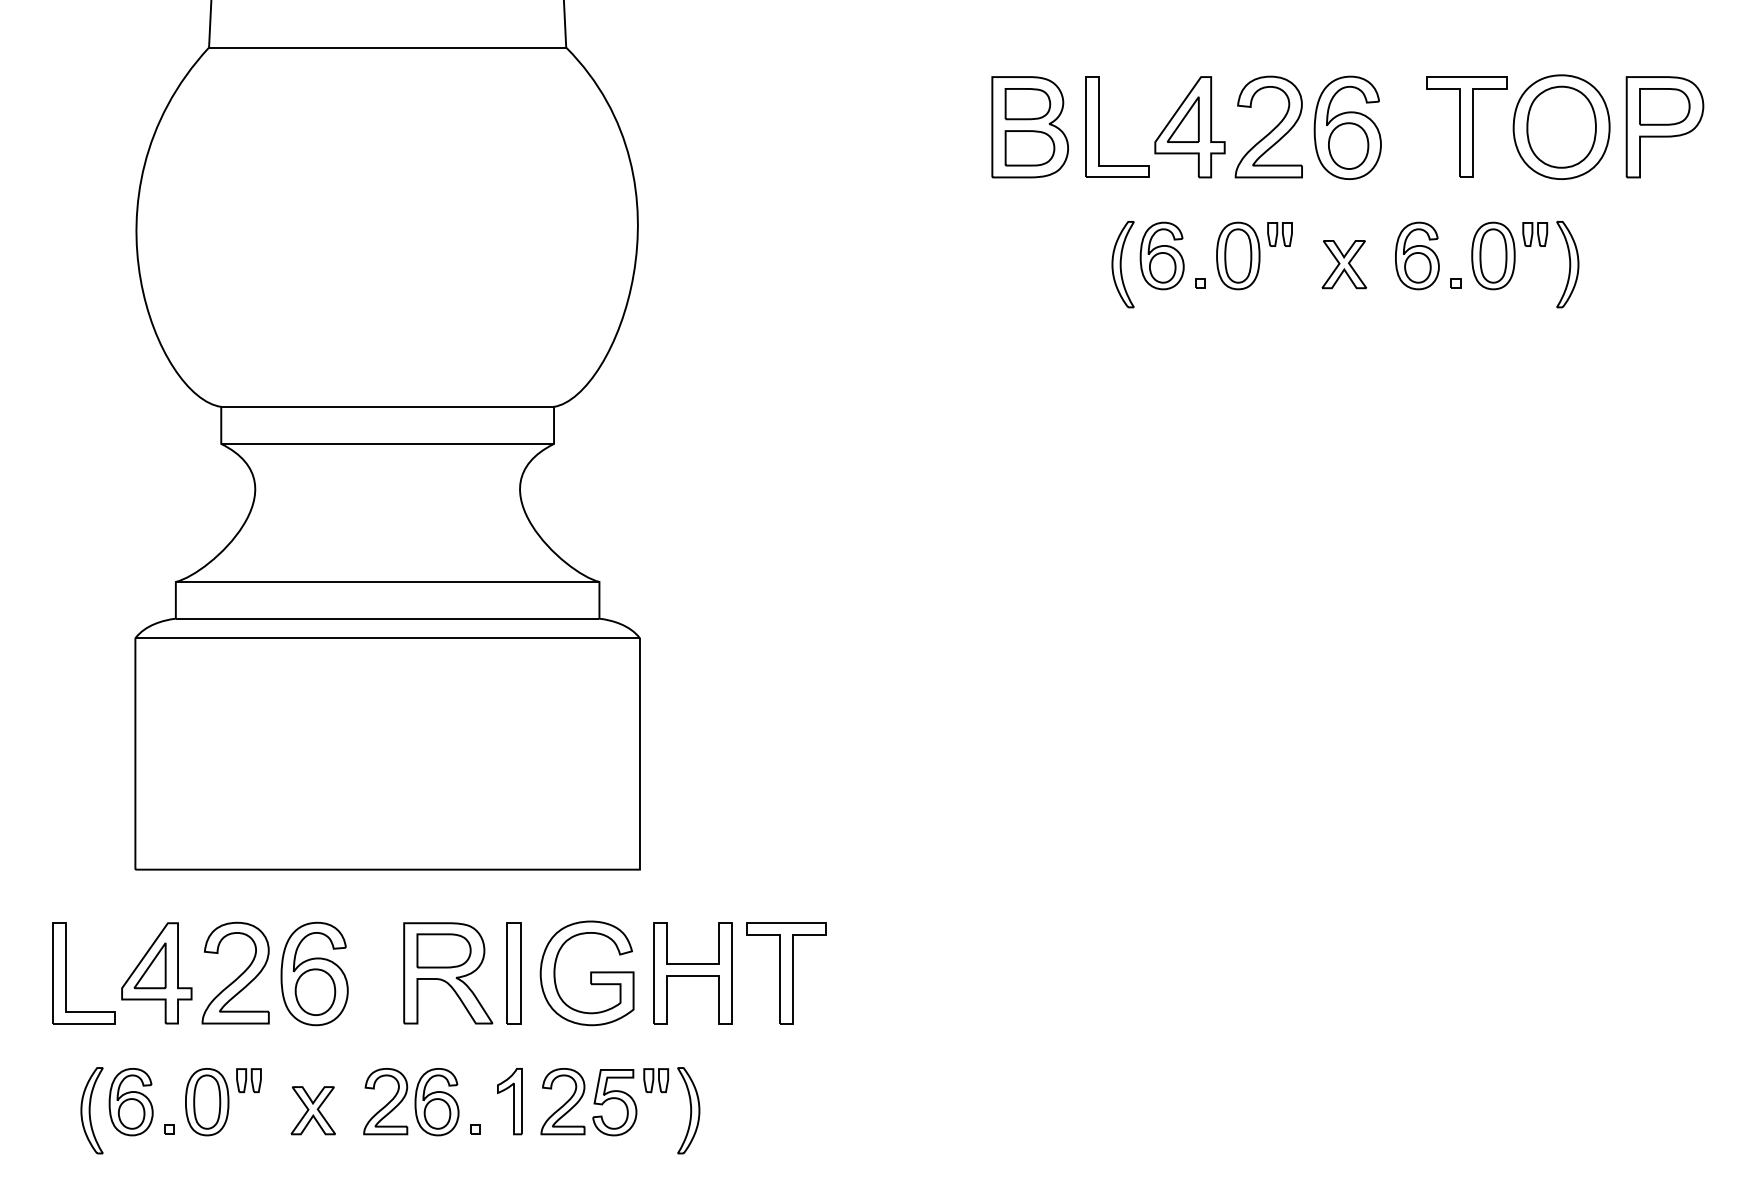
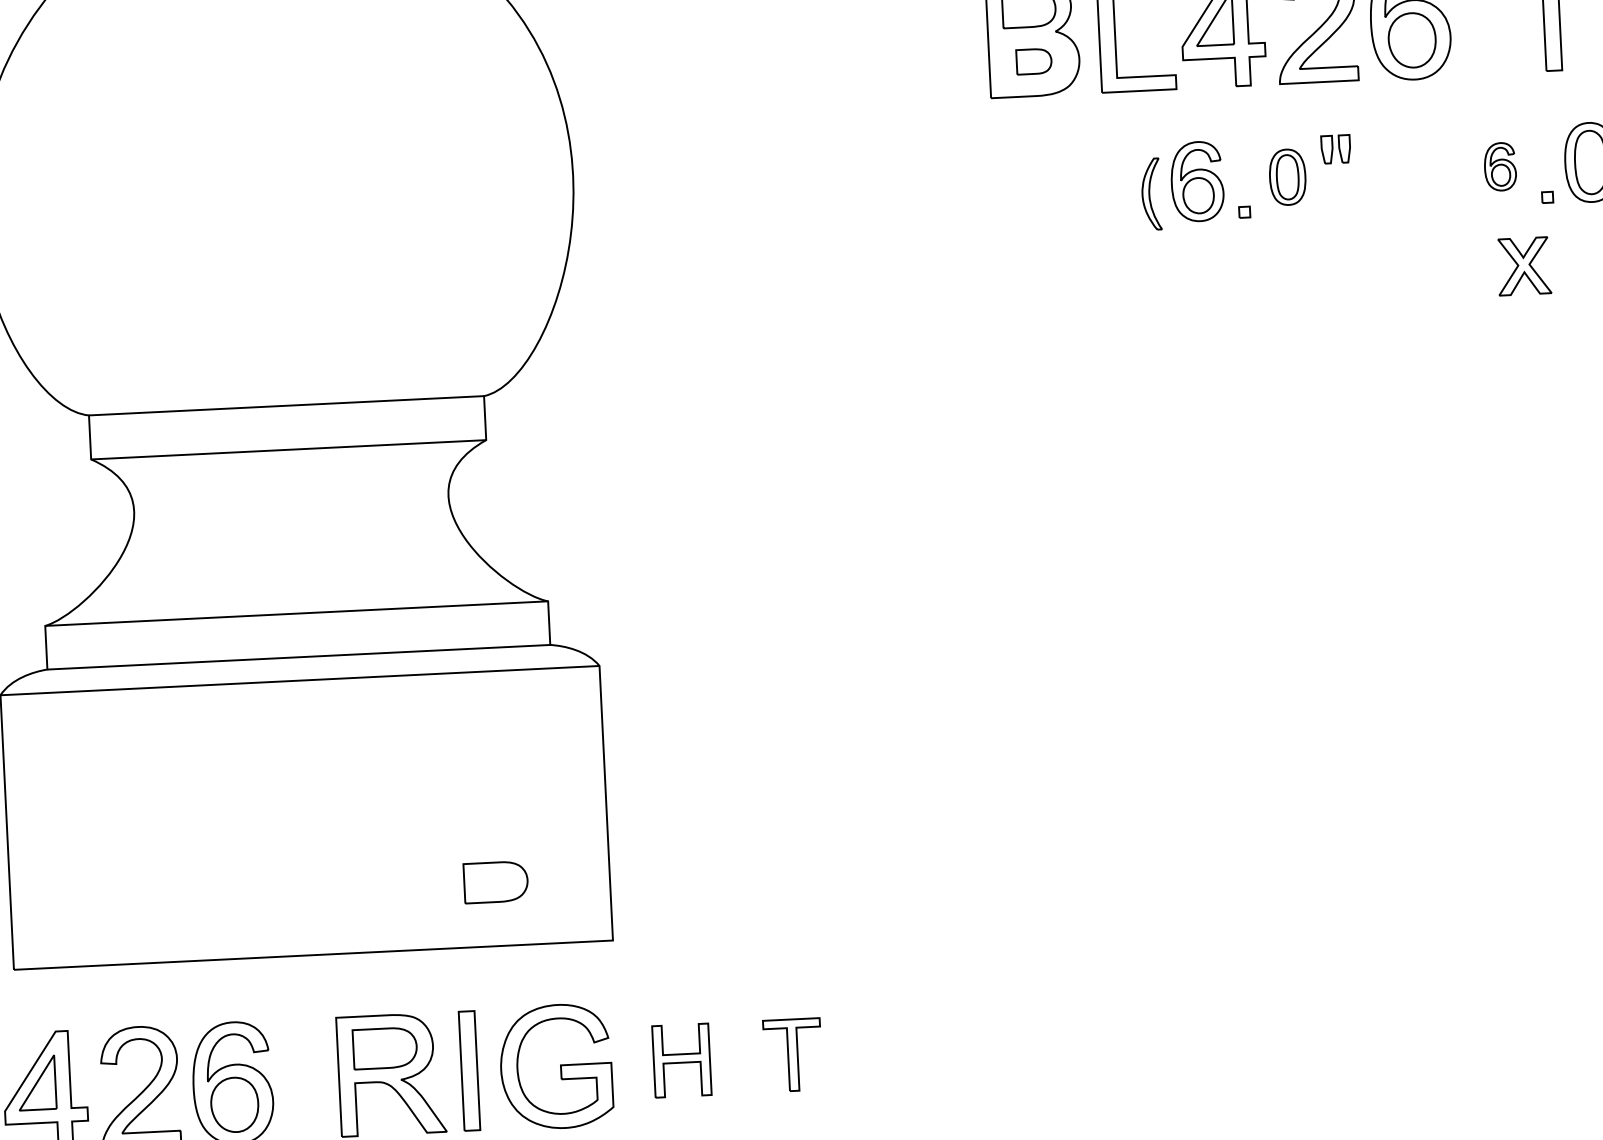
part: (1029, 148) -> (1033, 61), size x0.6
part: (1238, 255) -> (1287, 176), size x0.7
part: (1417, 255) -> (1500, 166), size x0.6
part: (1122, 264) -> (1150, 194), size x0.7
part: (1343, 264) -> (1523, 266), moved
part: (543, 815) -> (495, 881), added
part: (692, 973) -> (681, 1060), size x0.6
part: (786, 973) -> (792, 1055), size x0.6

